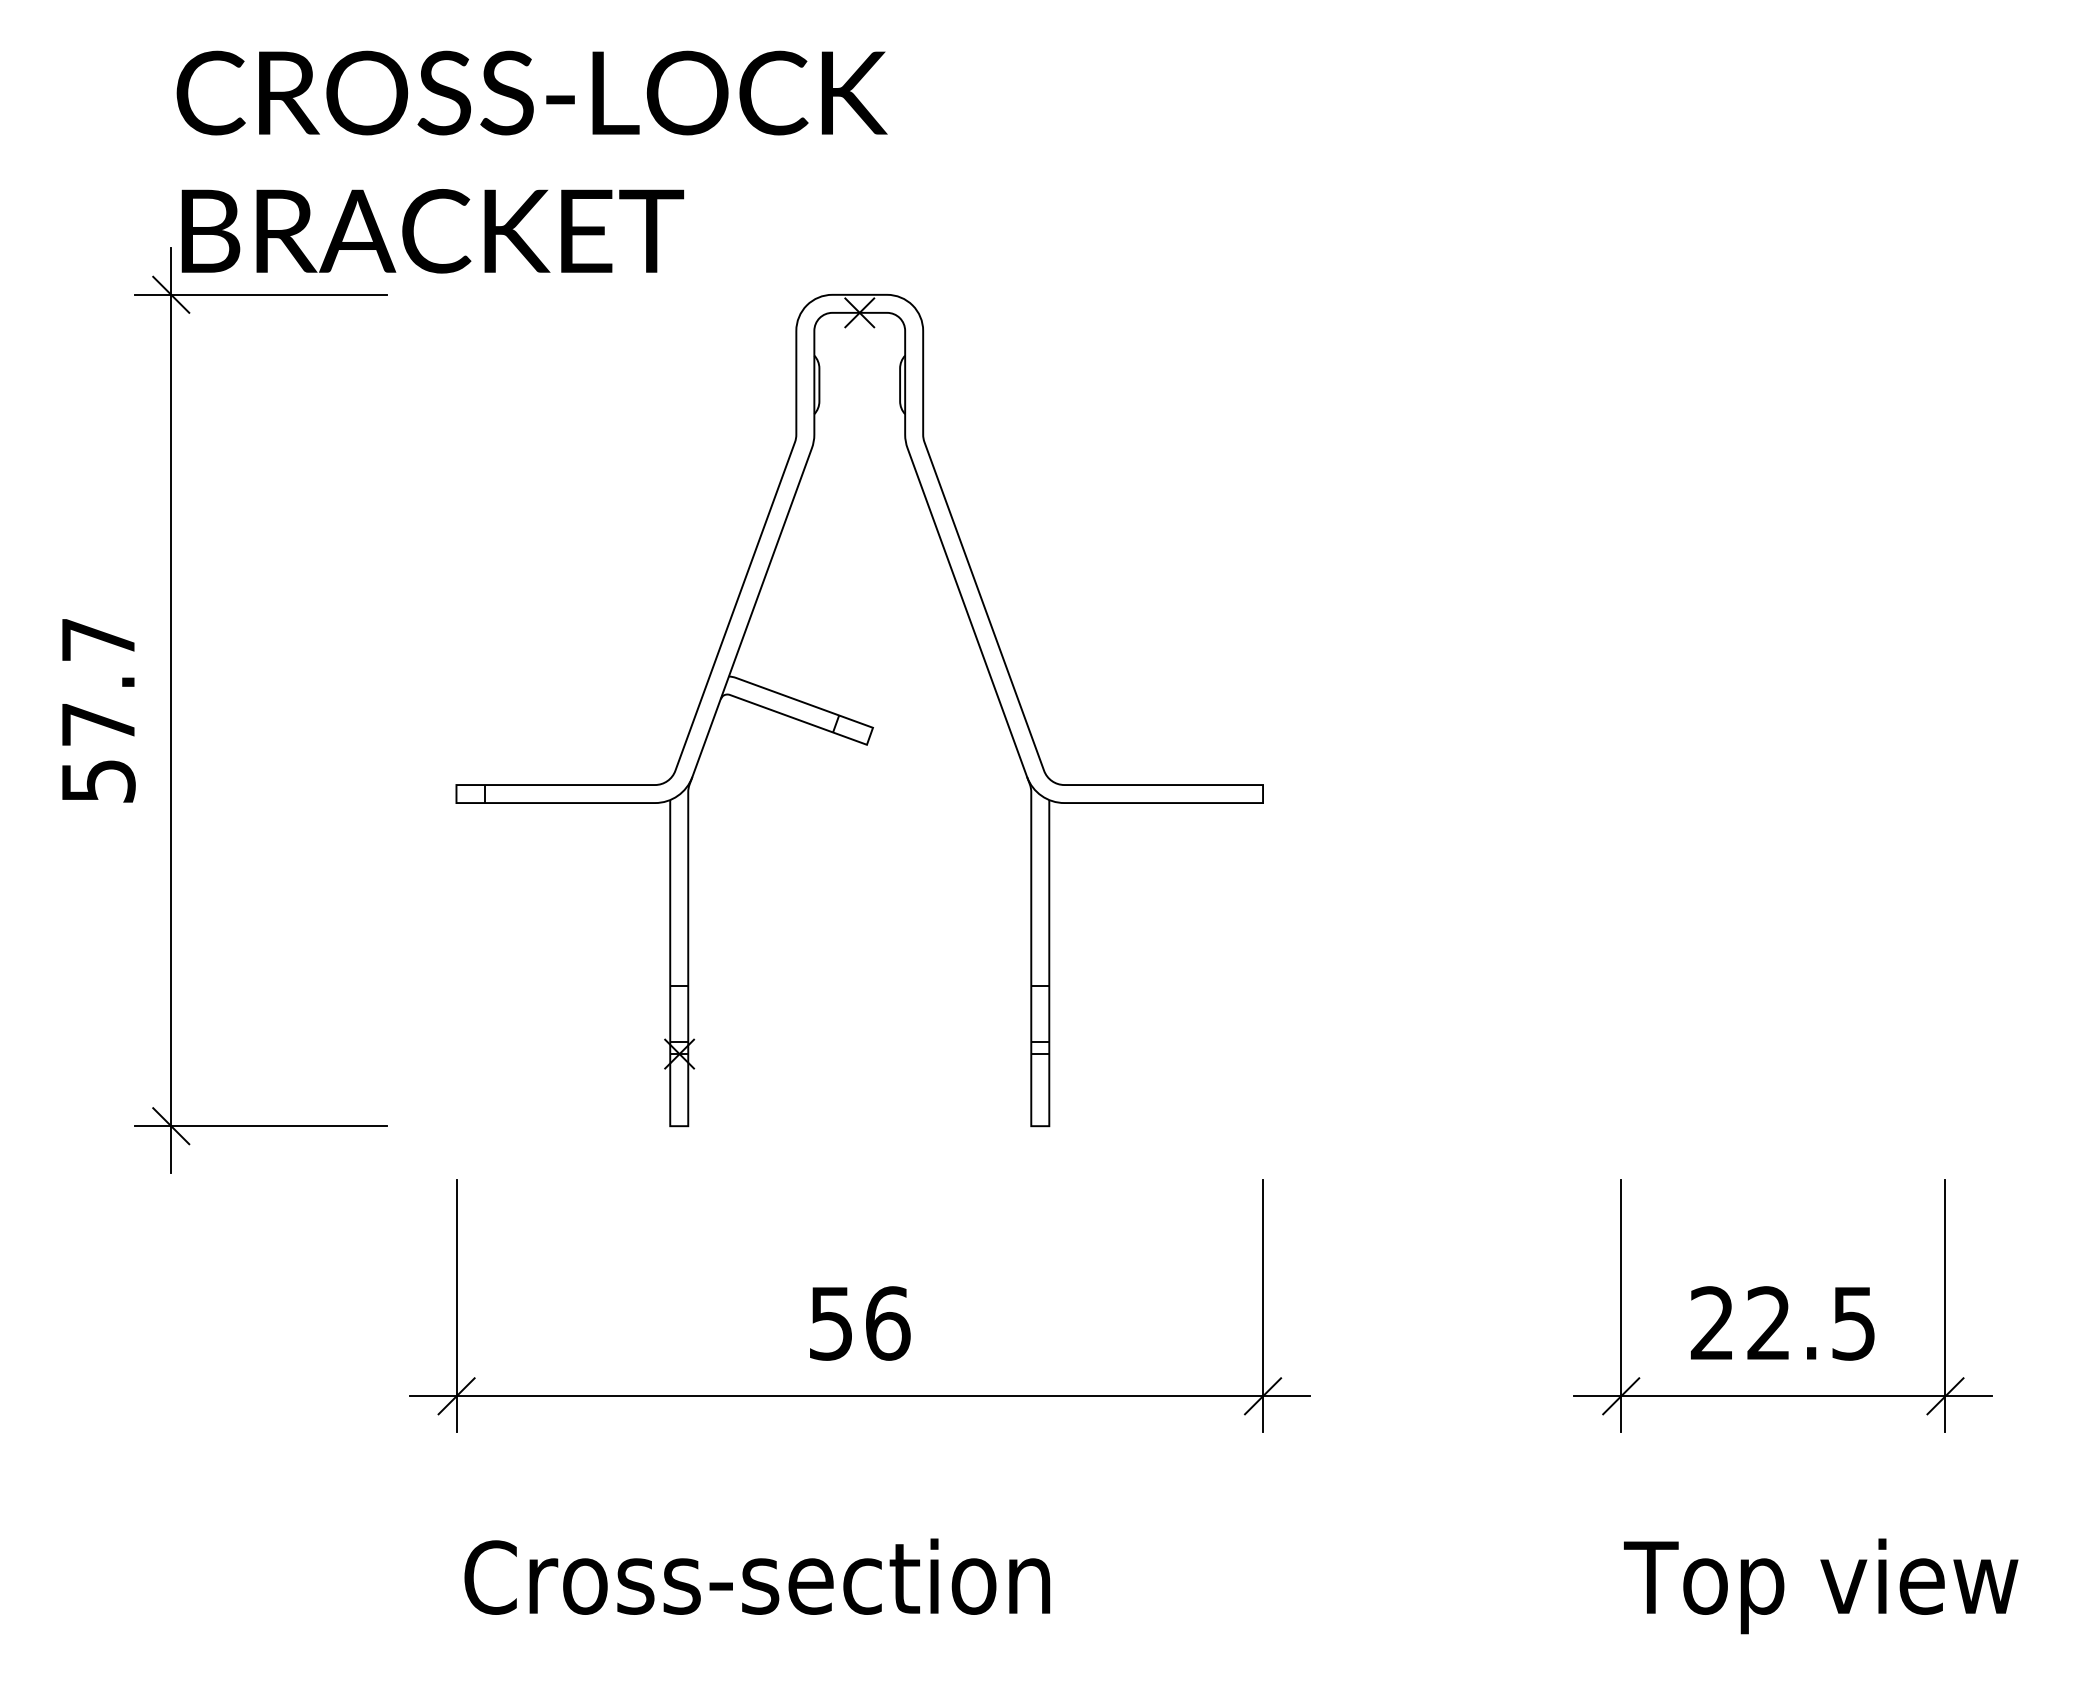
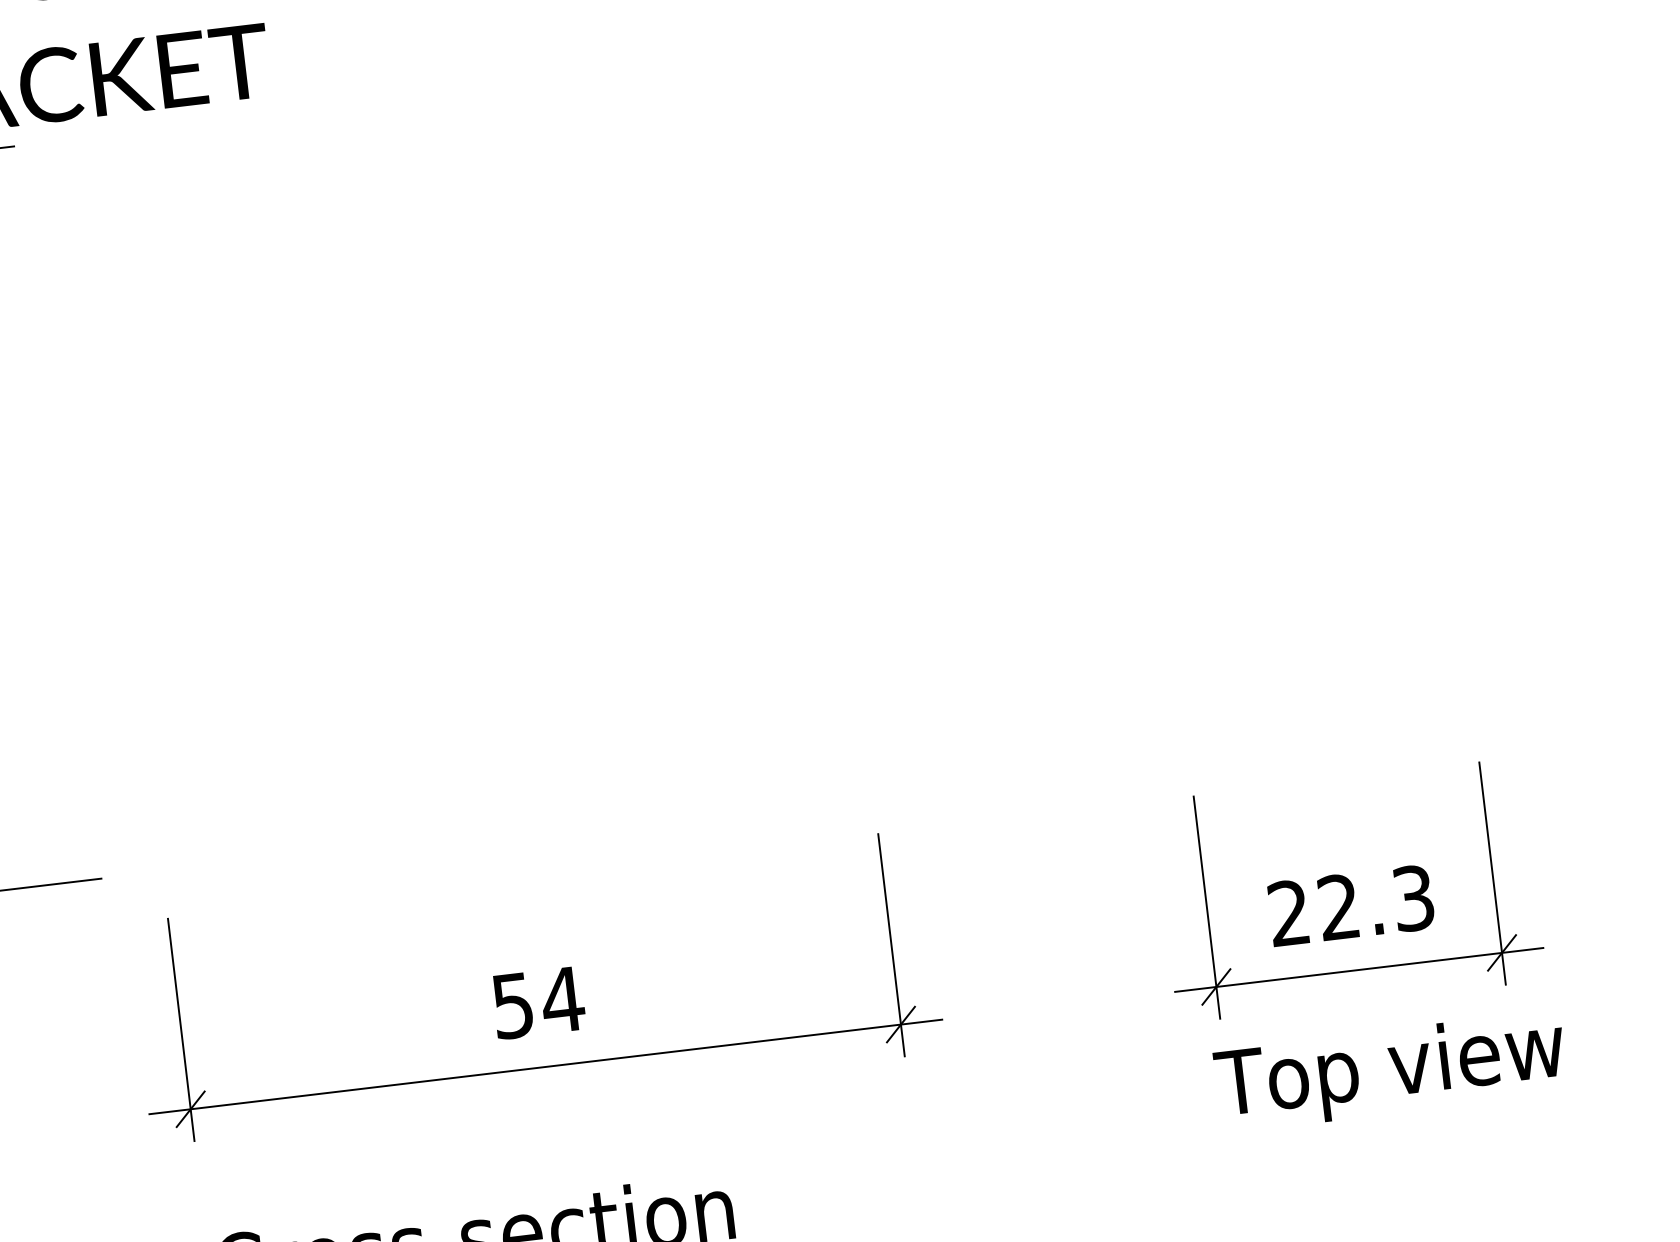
part: (856, 720) -> (471, 472), removed
text: (887, 1323) -> (562, 999), 56 -> 54
text: (1853, 1323) -> (1413, 898), 22.5 -> 22.3
text: (1821, 1586) -> (1391, 1071), moved

